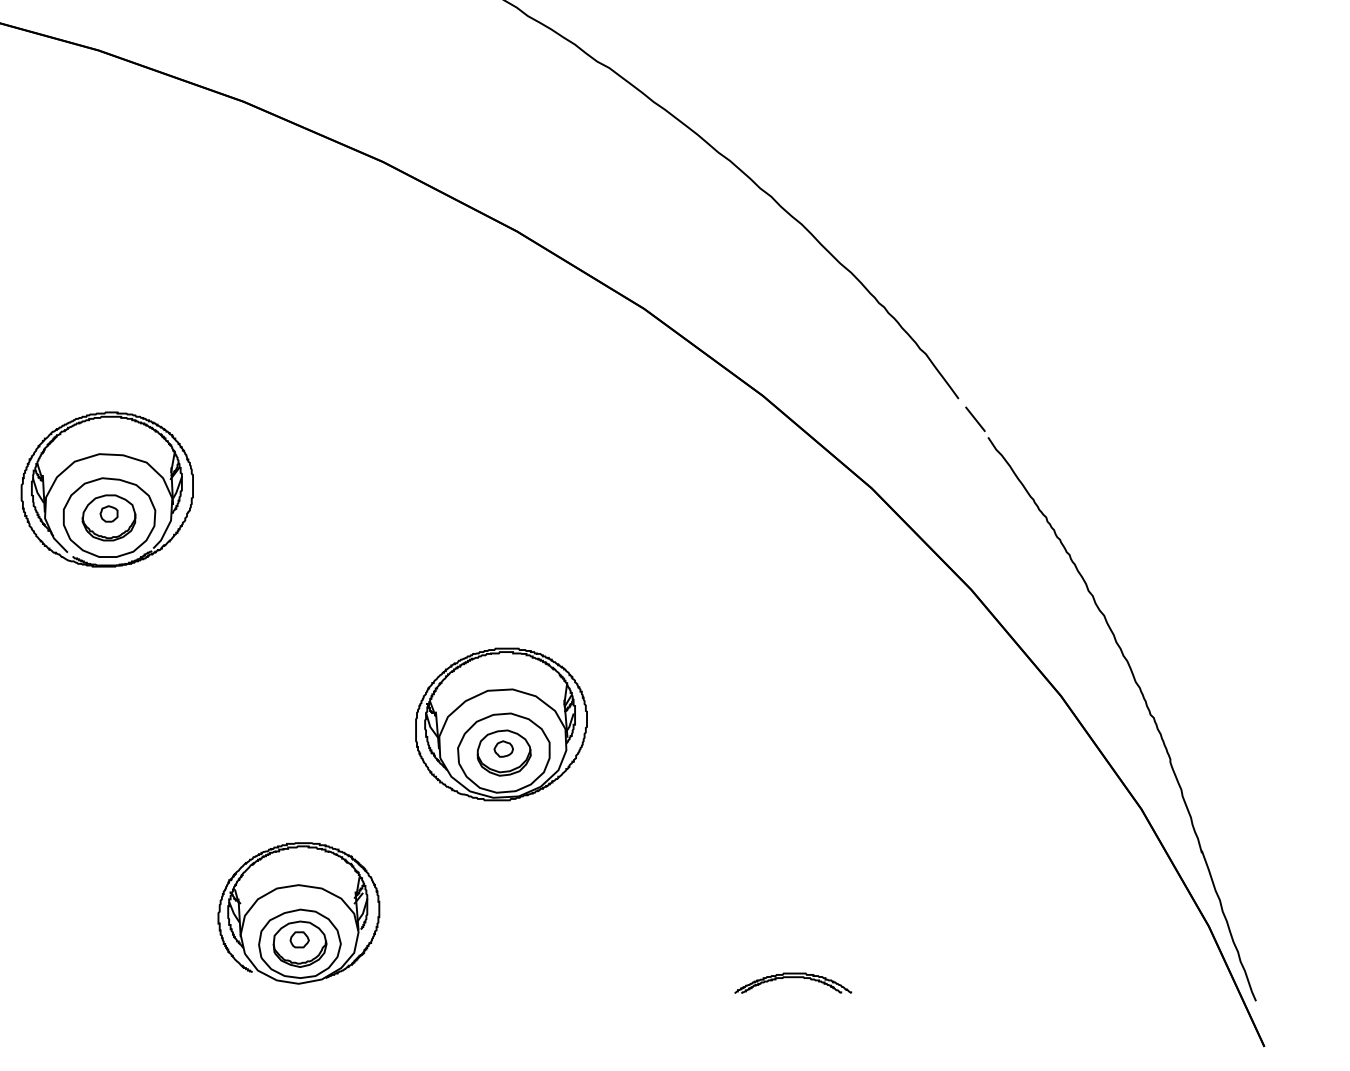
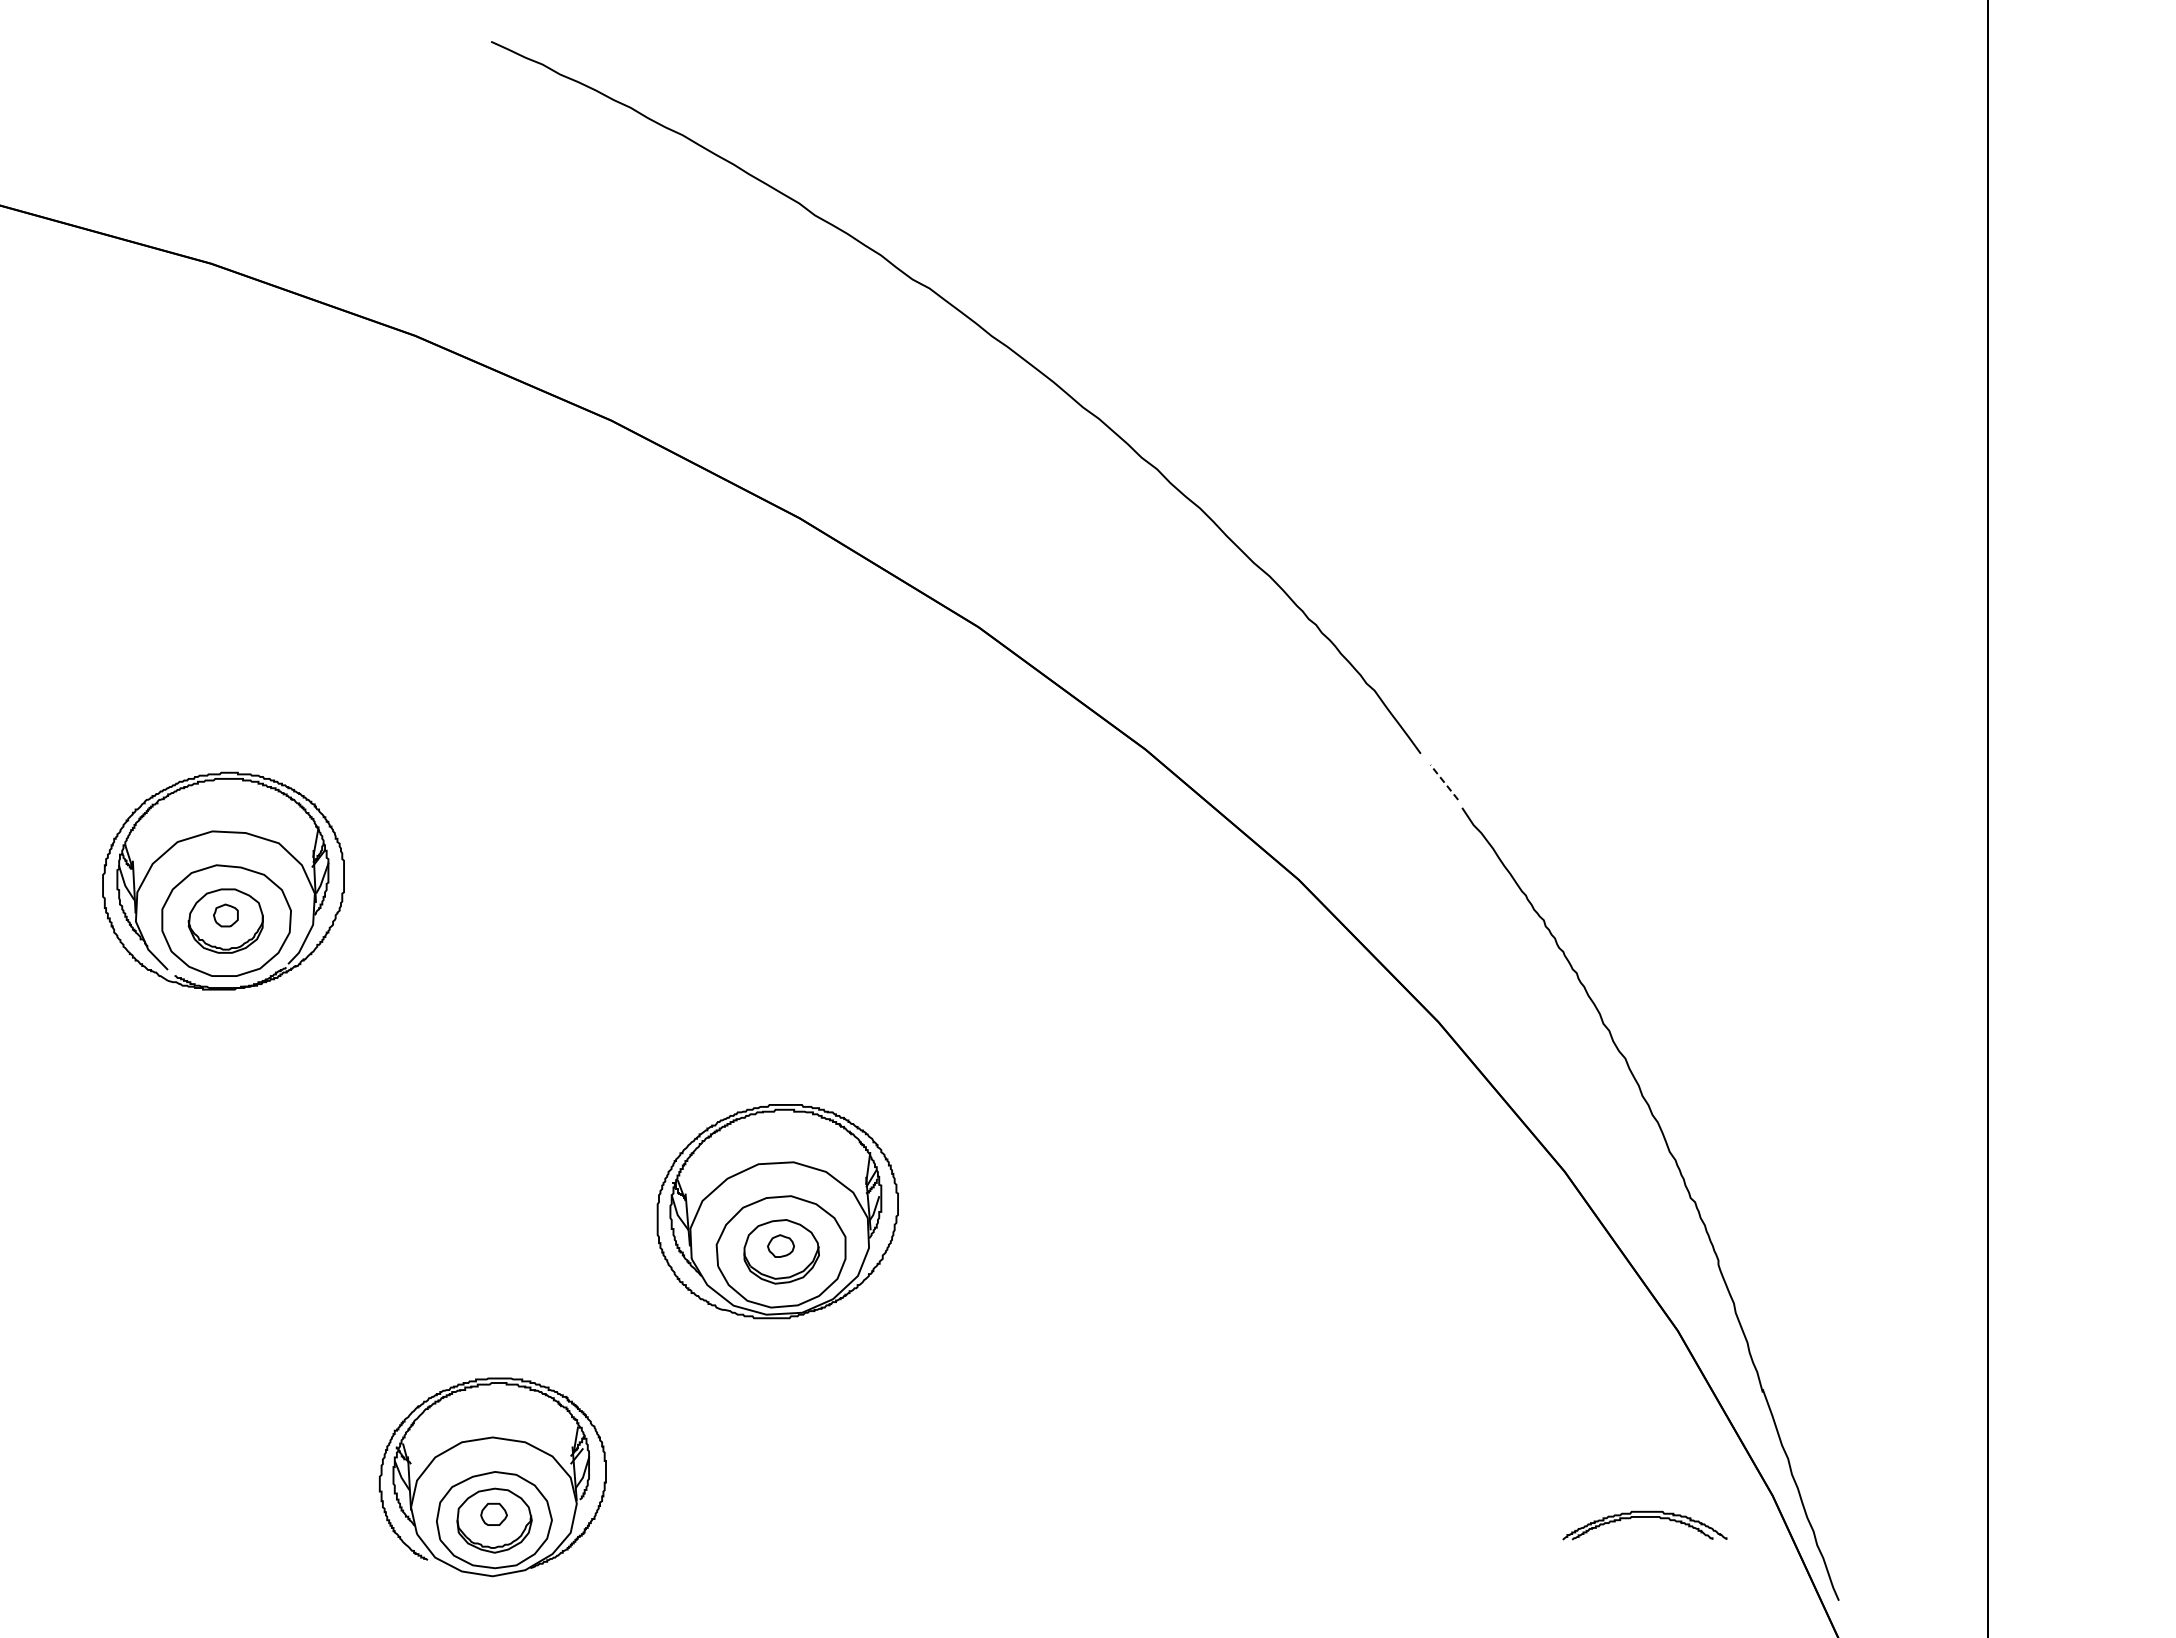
line: (975, 419) -> (1444, 782), solid -> dashed
part: (792, 977) -> (1644, 1517), moved

